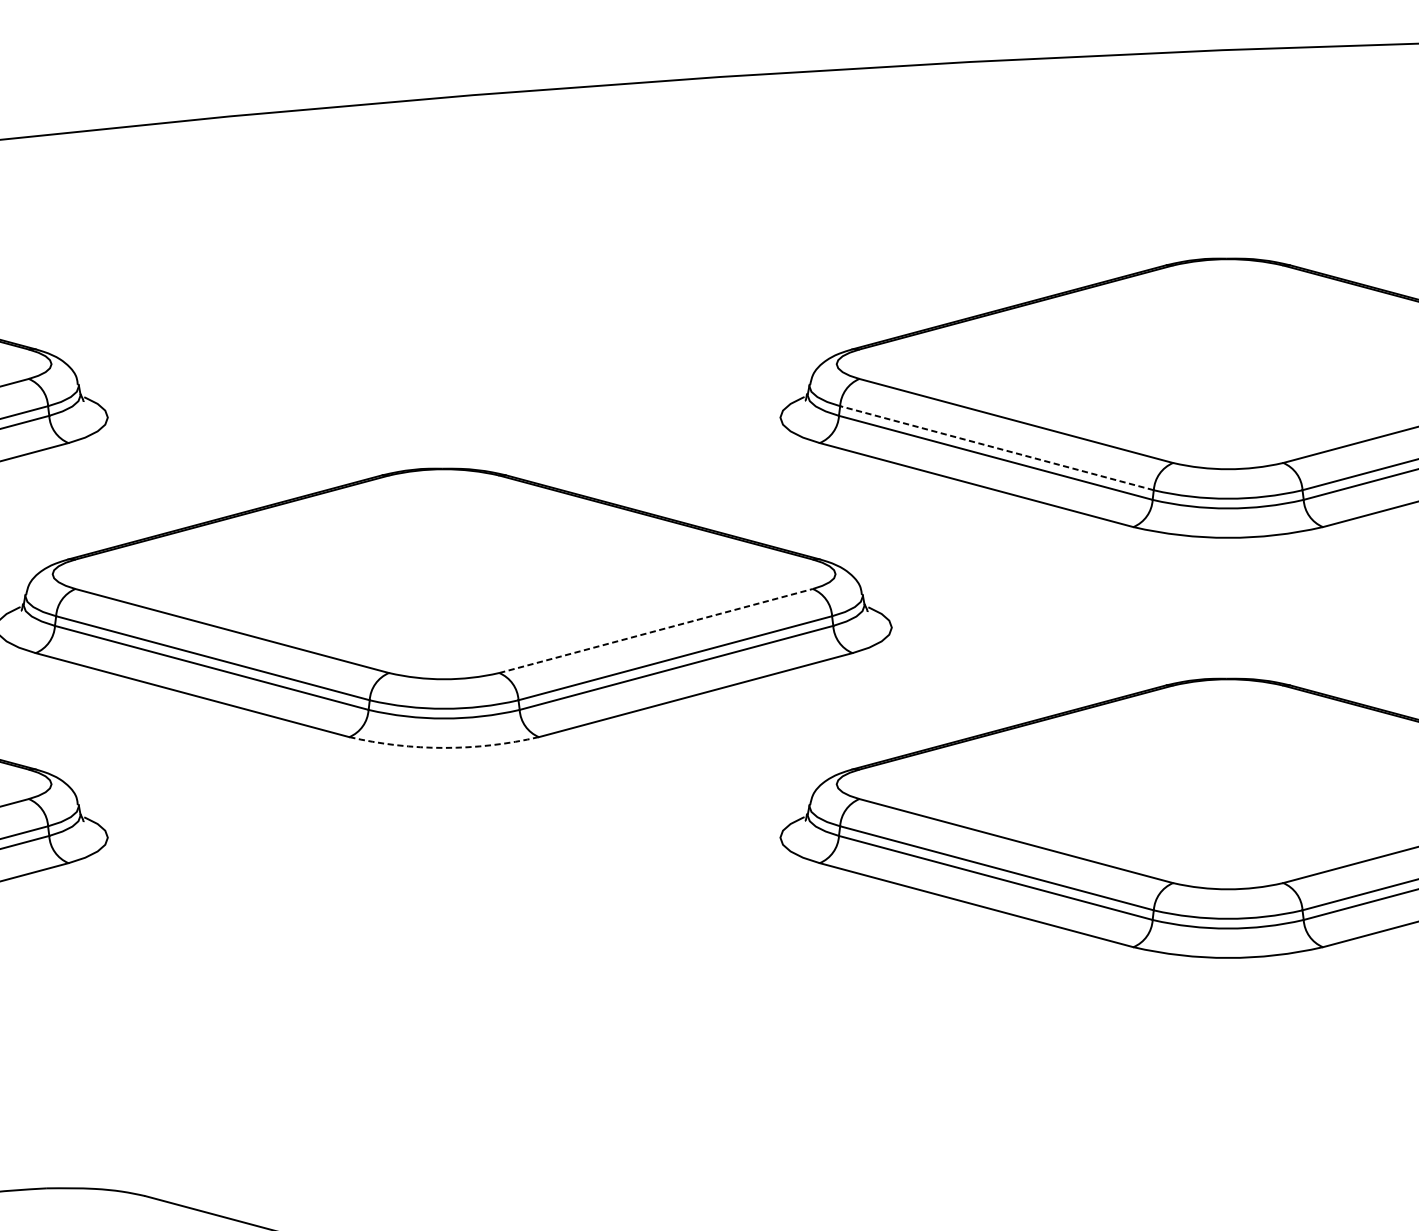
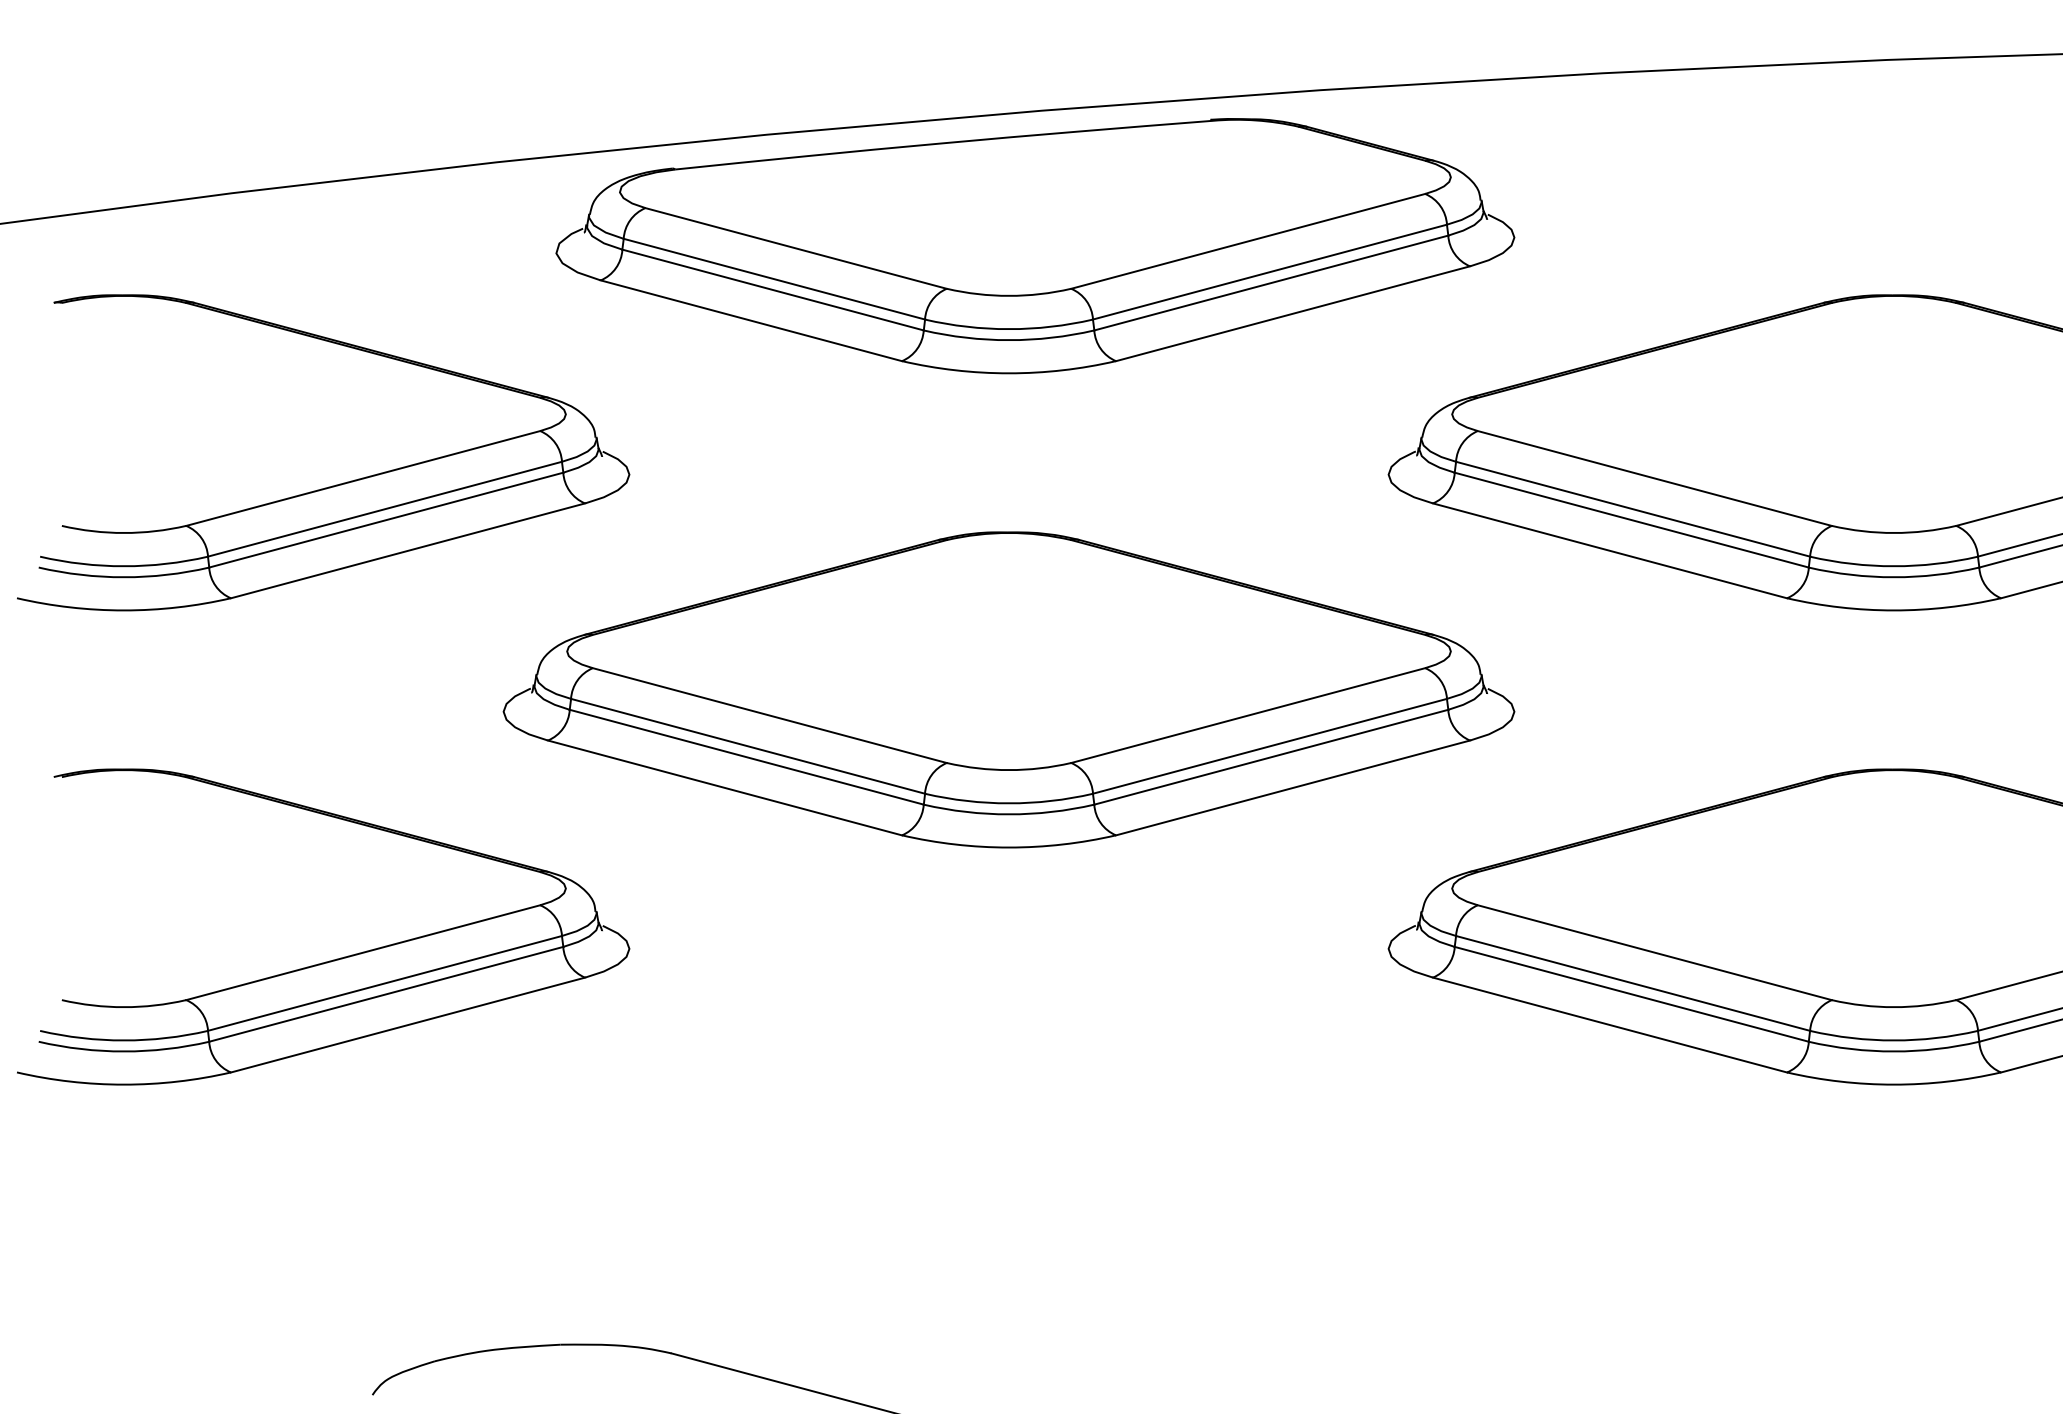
part: (467, 215) -> (1035, 246), added
line: (996, 448) -> (1632, 509), dashed -> solid
line: (656, 630) -> (1248, 715), dashed -> solid
arc: (444, 747) -> (1009, 847), dashed -> solid

